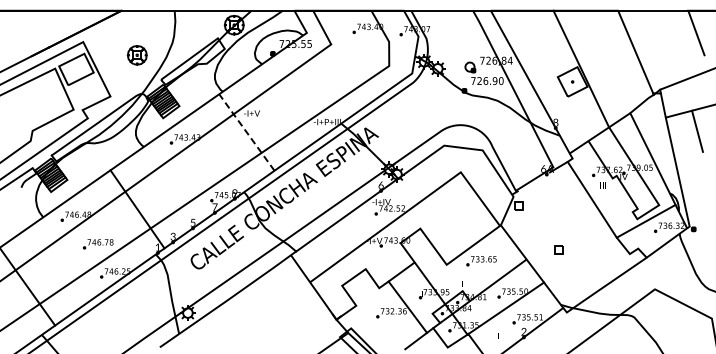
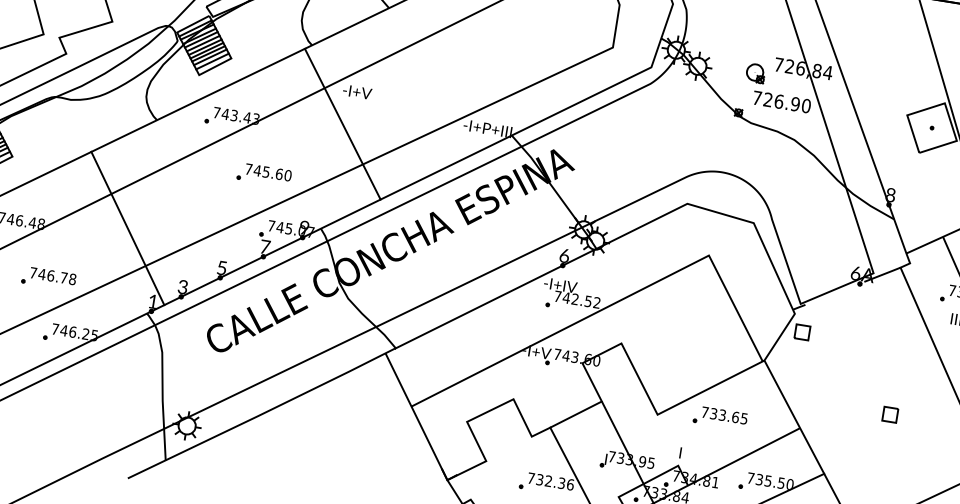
line: (246, 132) -> (342, 124), dashed -> solid
part: (207, 167) -> (263, 174), added
part: (558, 249) -> (889, 413), moved

